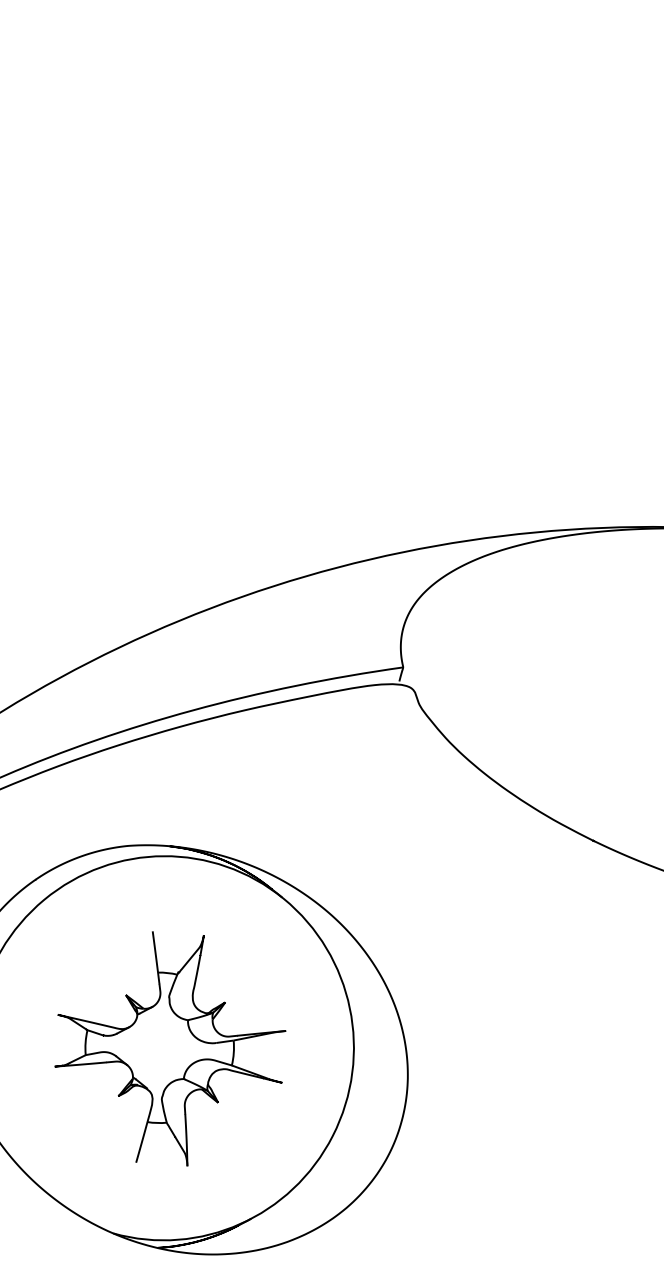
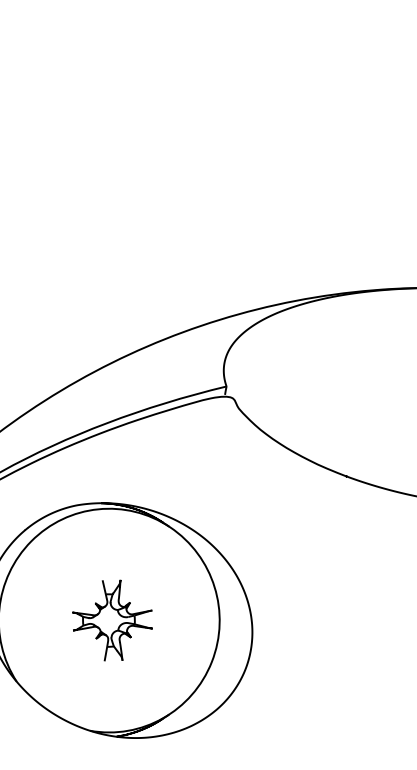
part: (169, 1048) -> (112, 620), size x0.6

